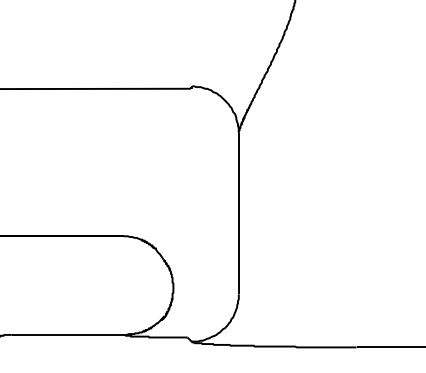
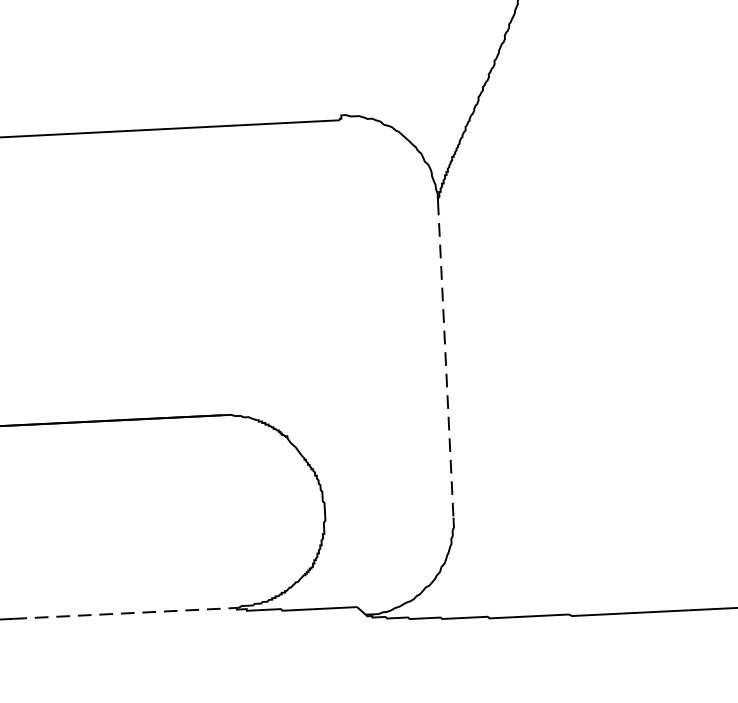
line: (238, 213) -> (445, 359), solid -> dashed
line: (69, 334) -> (126, 612), solid -> dashed

